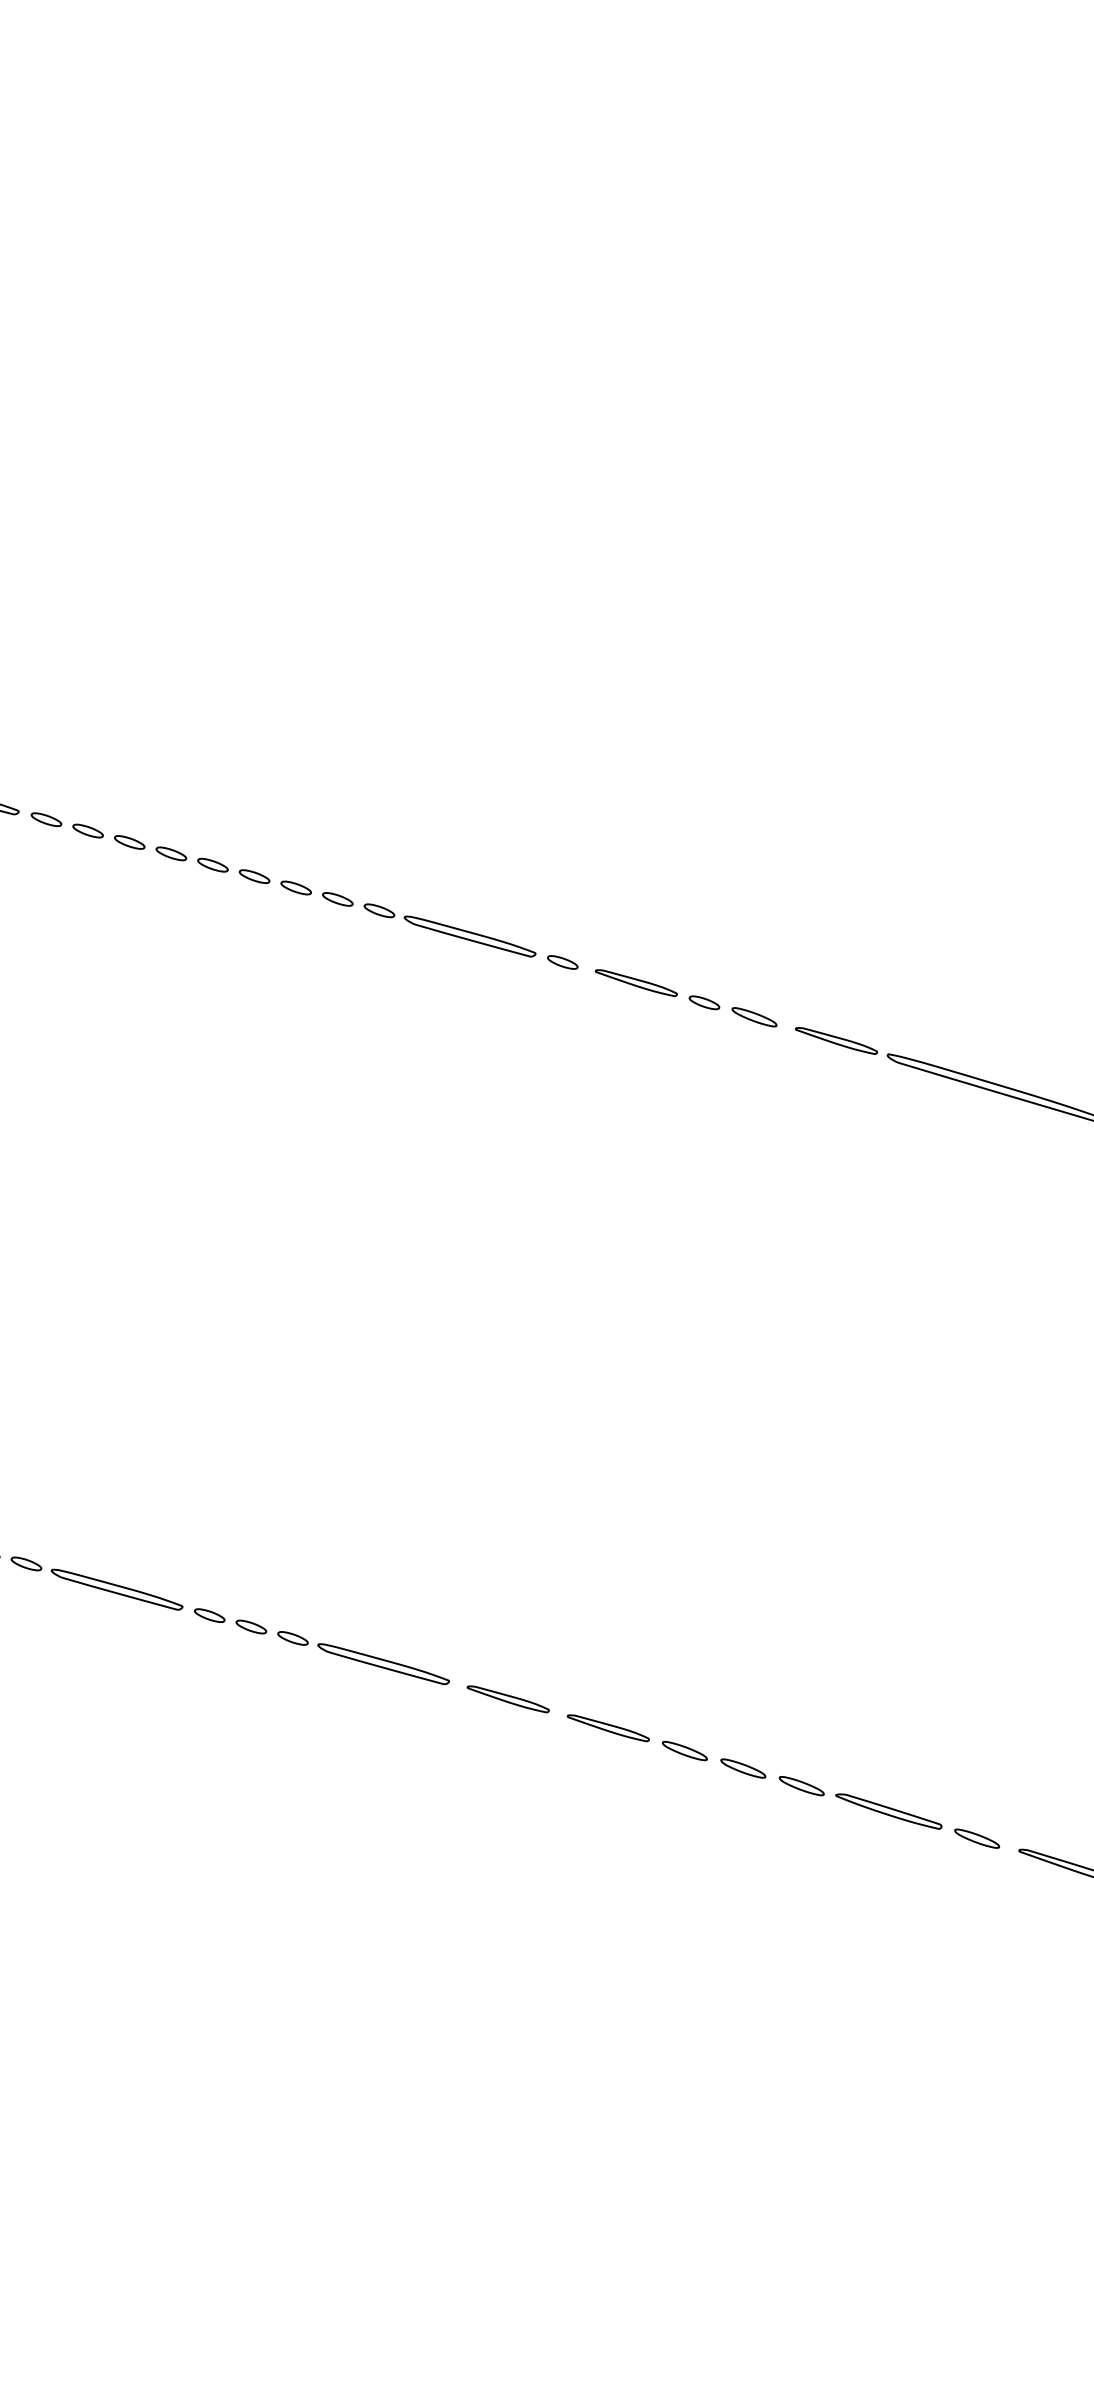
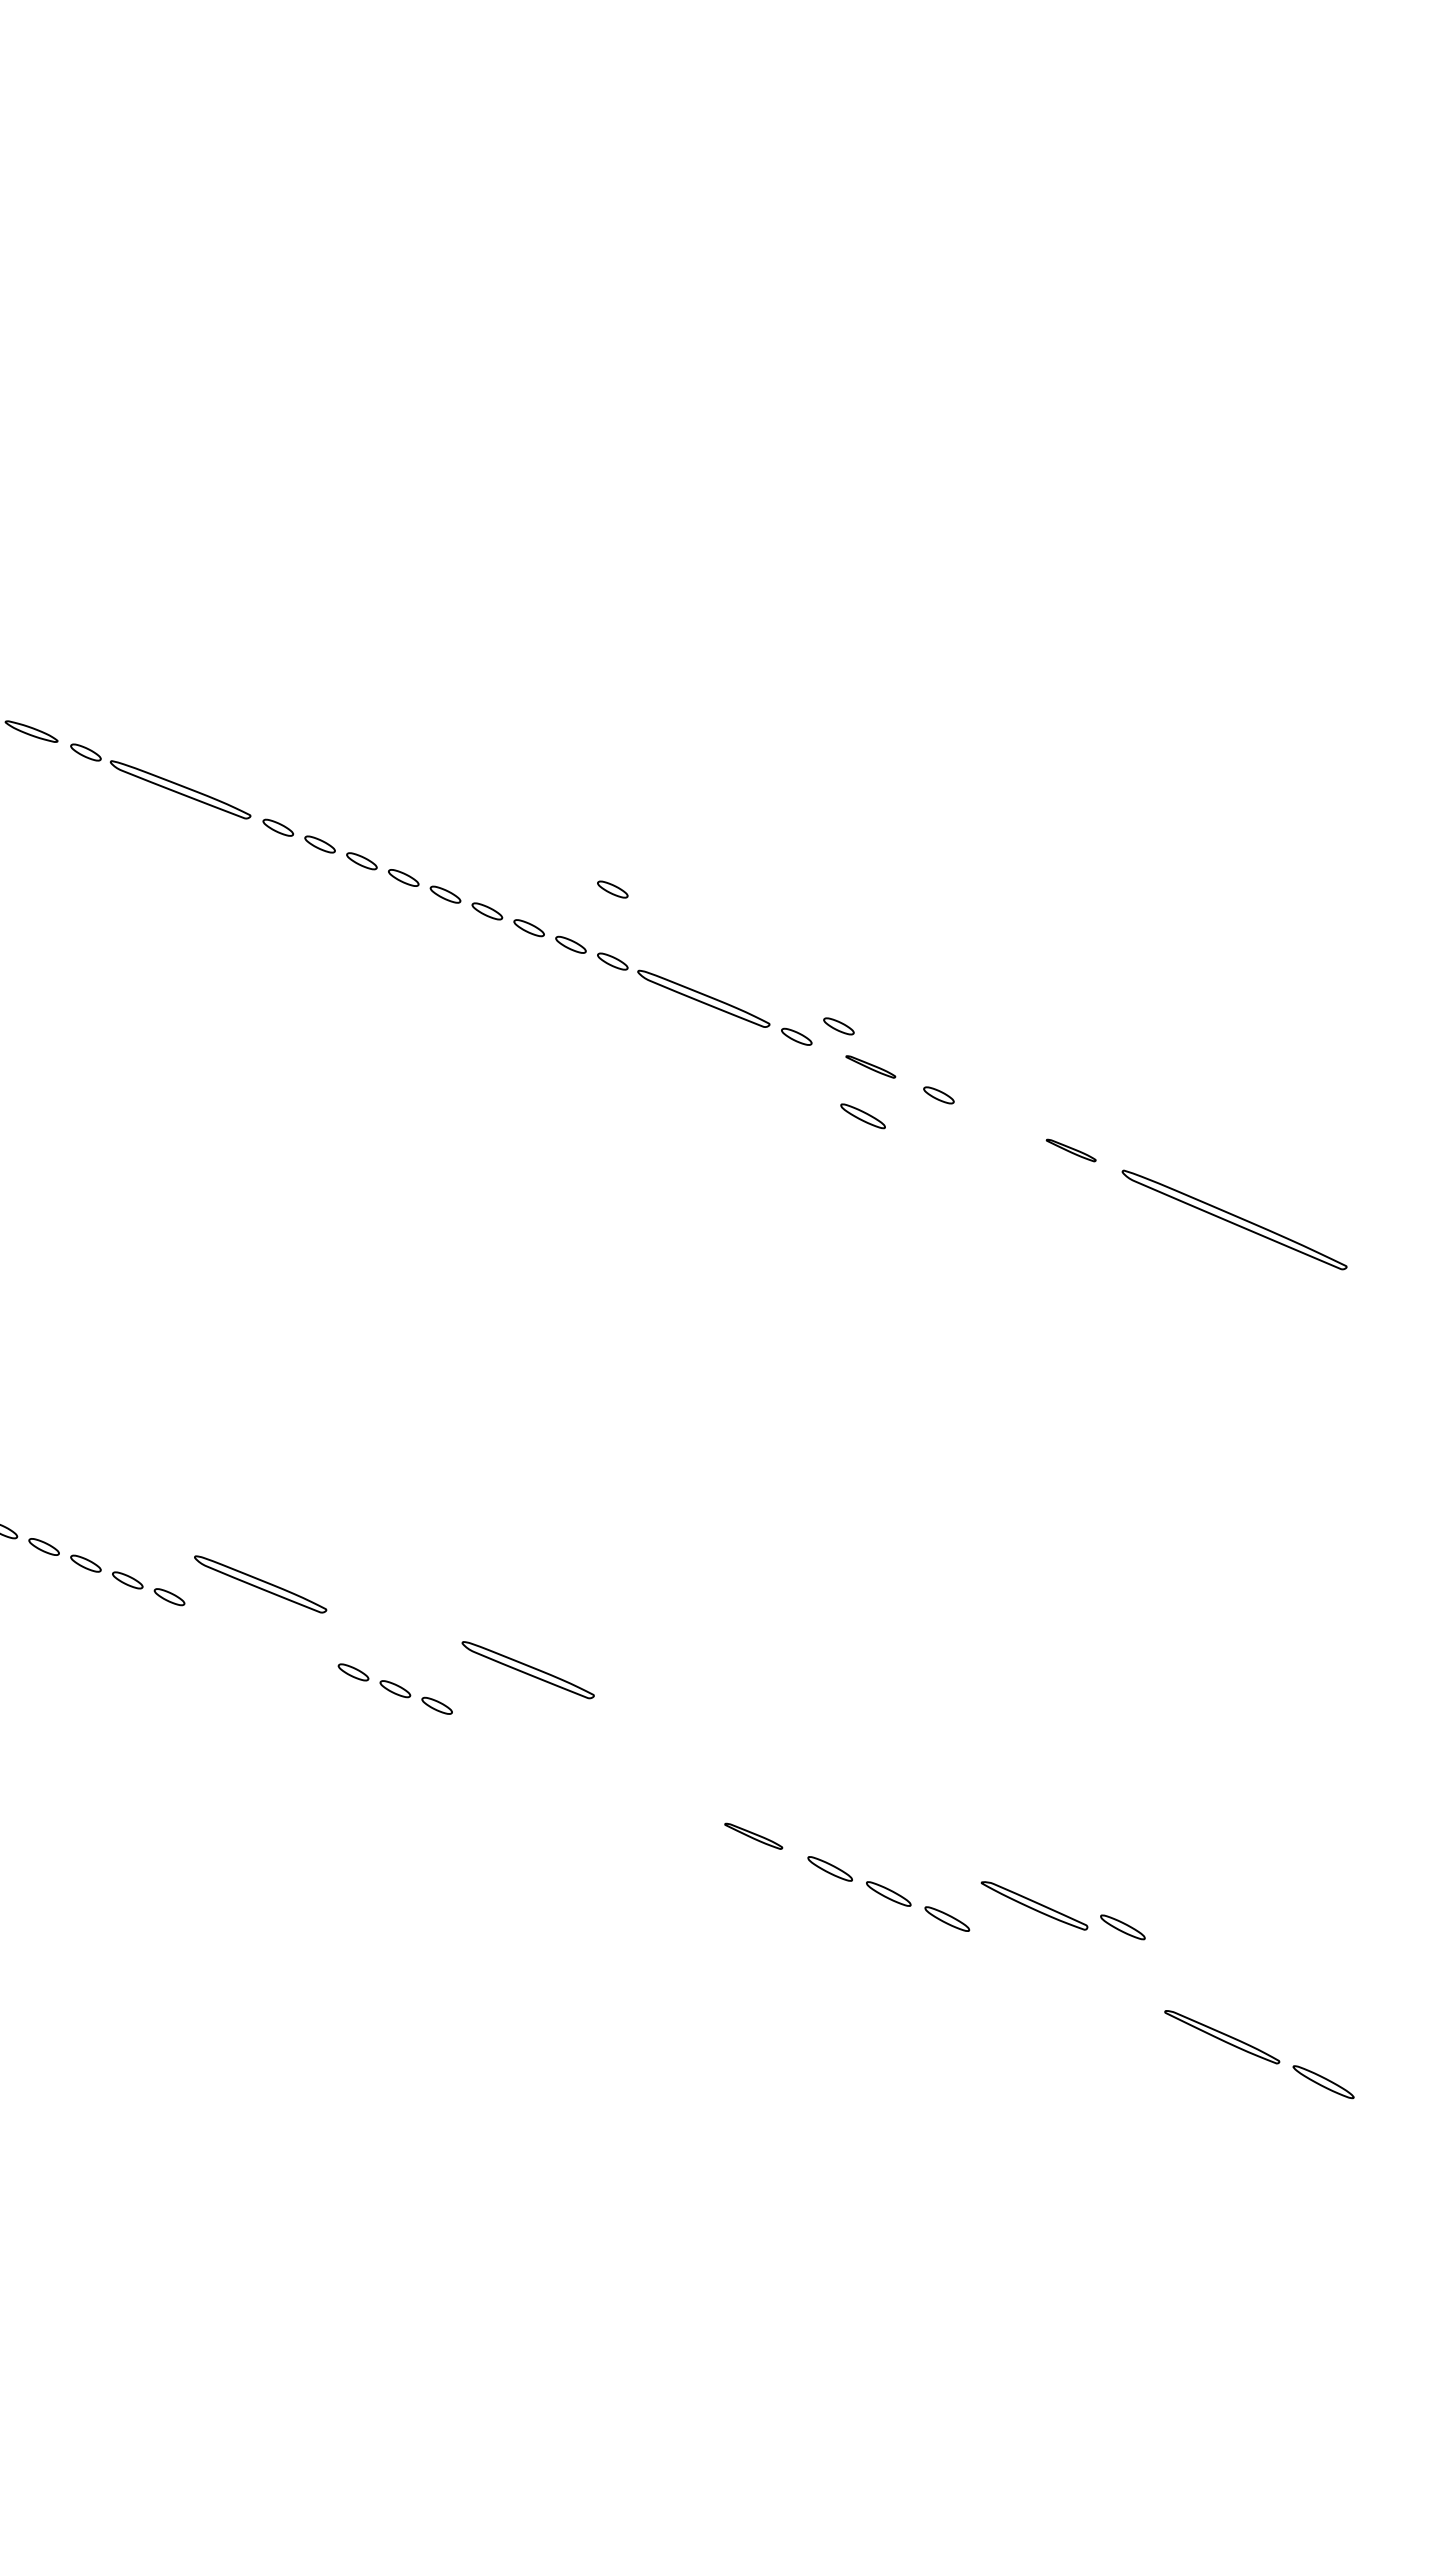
part: (371, 842) -> (612, 889), added
part: (601, 948) -> (838, 1026), added
part: (636, 982) -> (870, 1066), size x0.6
part: (753, 1017) -> (862, 1116), moved
part: (835, 1040) -> (1070, 1150), size x0.6
part: (117, 1589) -> (260, 1584), moved
part: (383, 1664) -> (527, 1670), moved
part: (507, 1699) -> (652, 1794), removed
part: (608, 1728) -> (753, 1836), size x0.7
part: (888, 1811) -> (1034, 1905), moved
part: (976, 1838) -> (1122, 1927), moved

